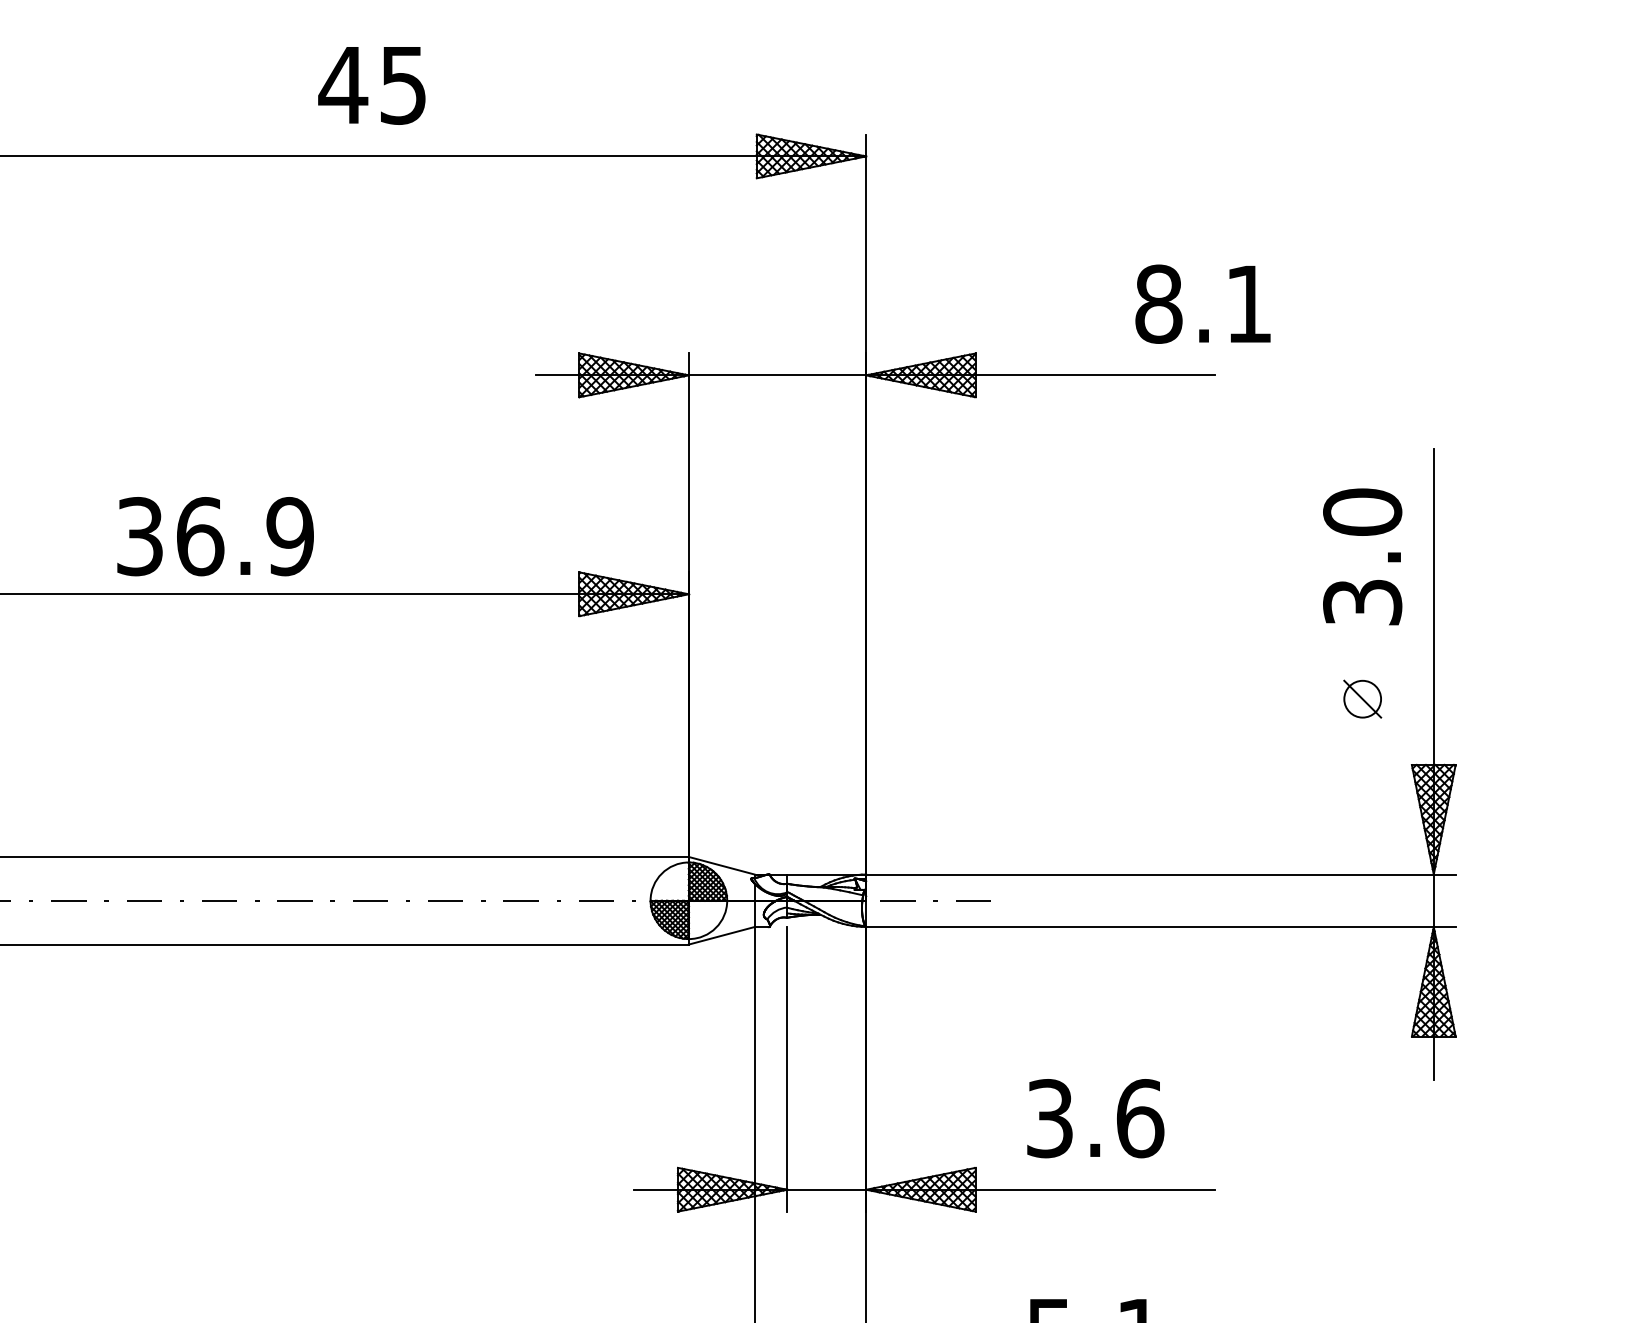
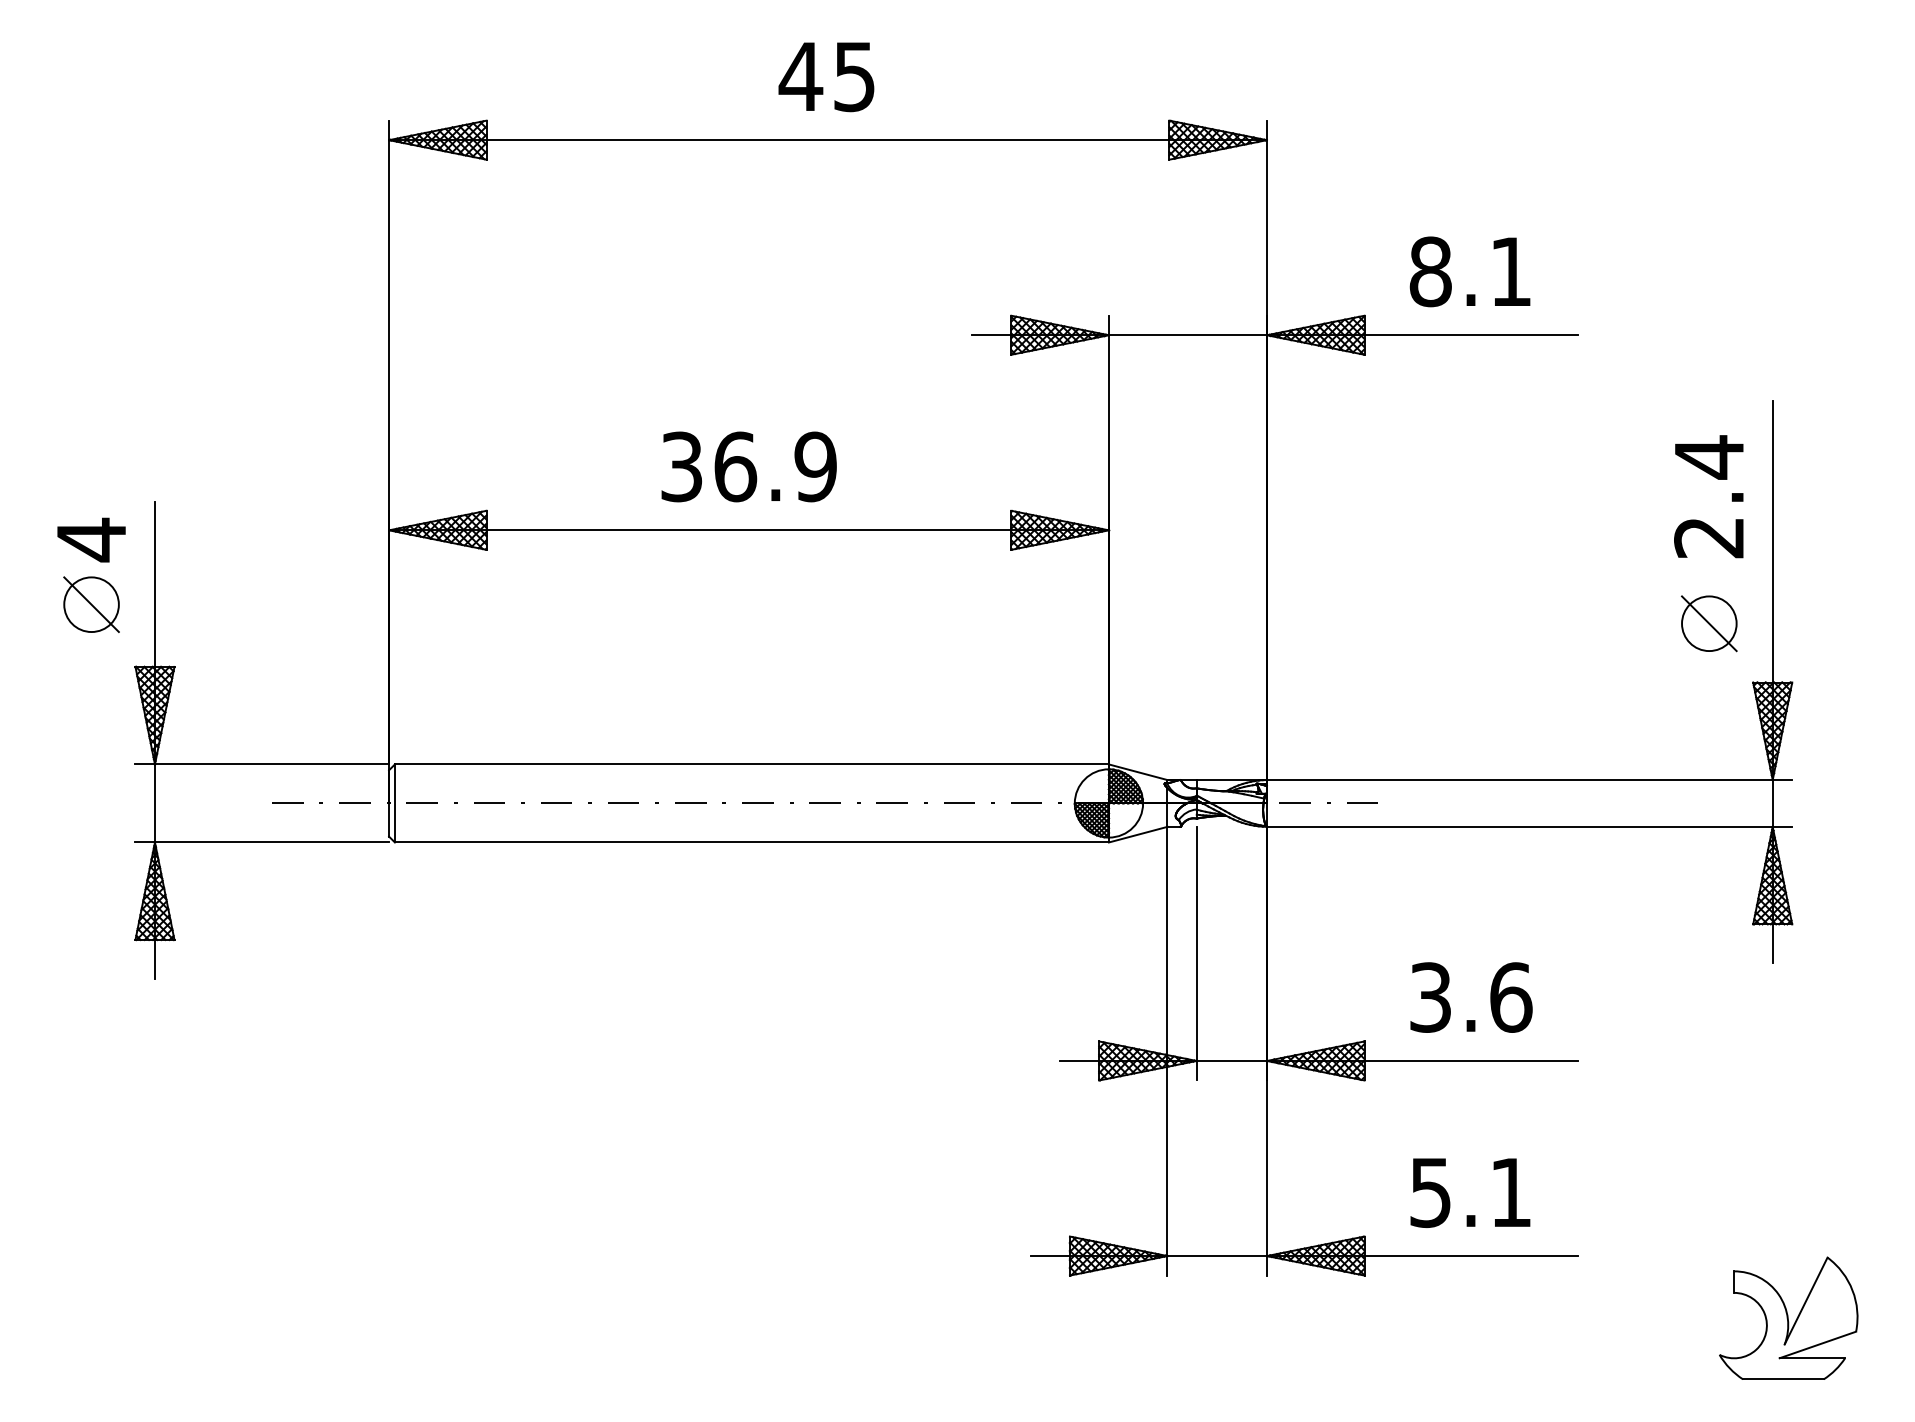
text: (1202, 303) -> (1469, 271), moved
text: (214, 536) -> (748, 466), moved
text: (1362, 556) -> (1709, 496), 3.0 -> 2.4
part: (1362, 698) -> (1709, 623), size x1.67

